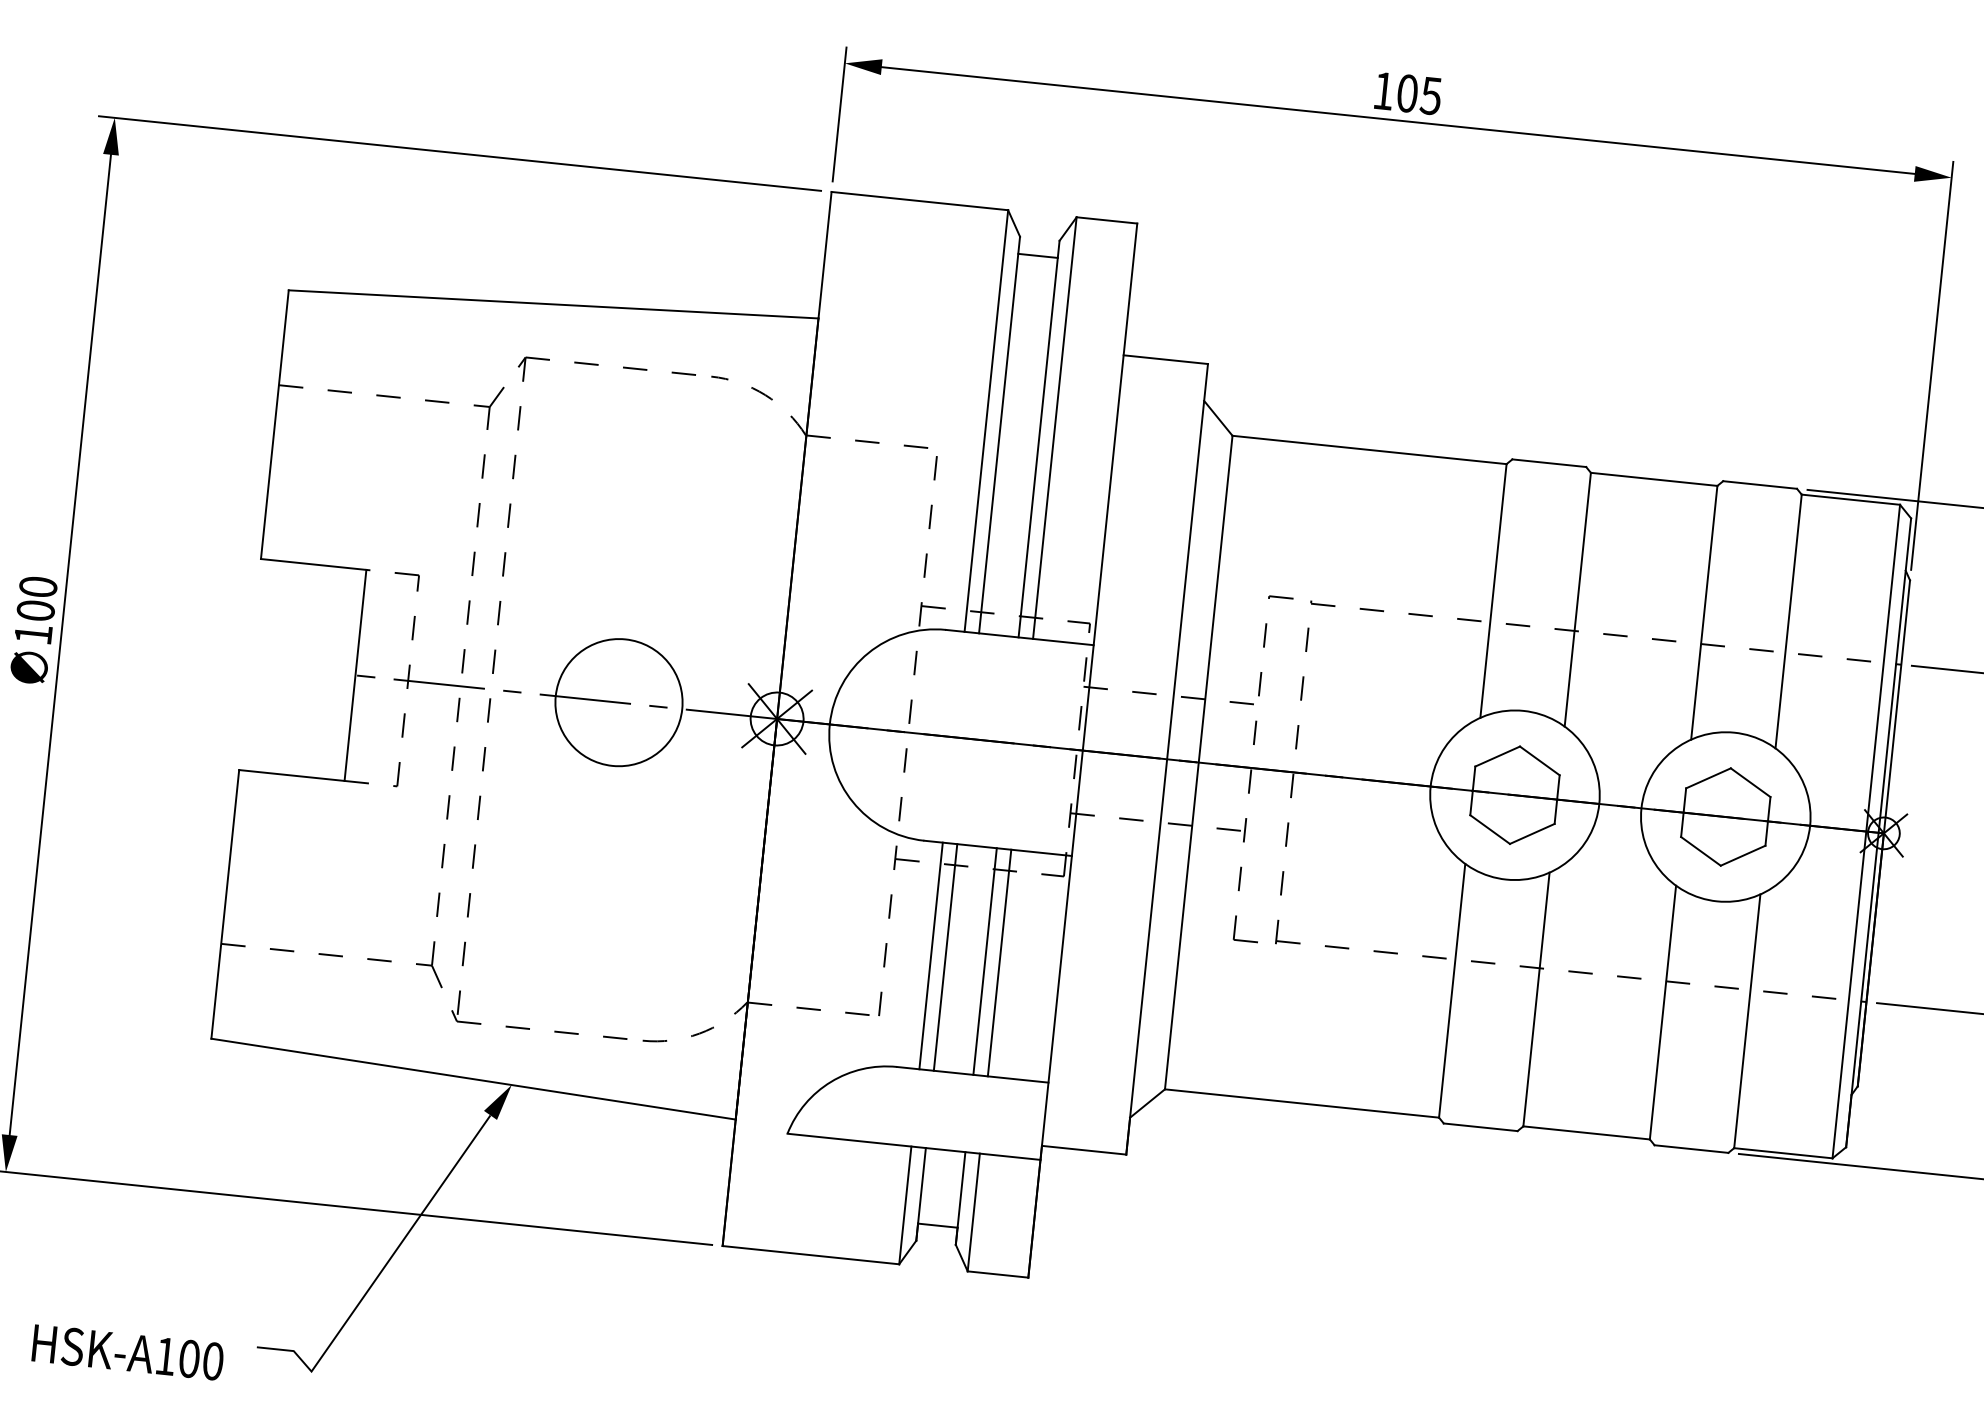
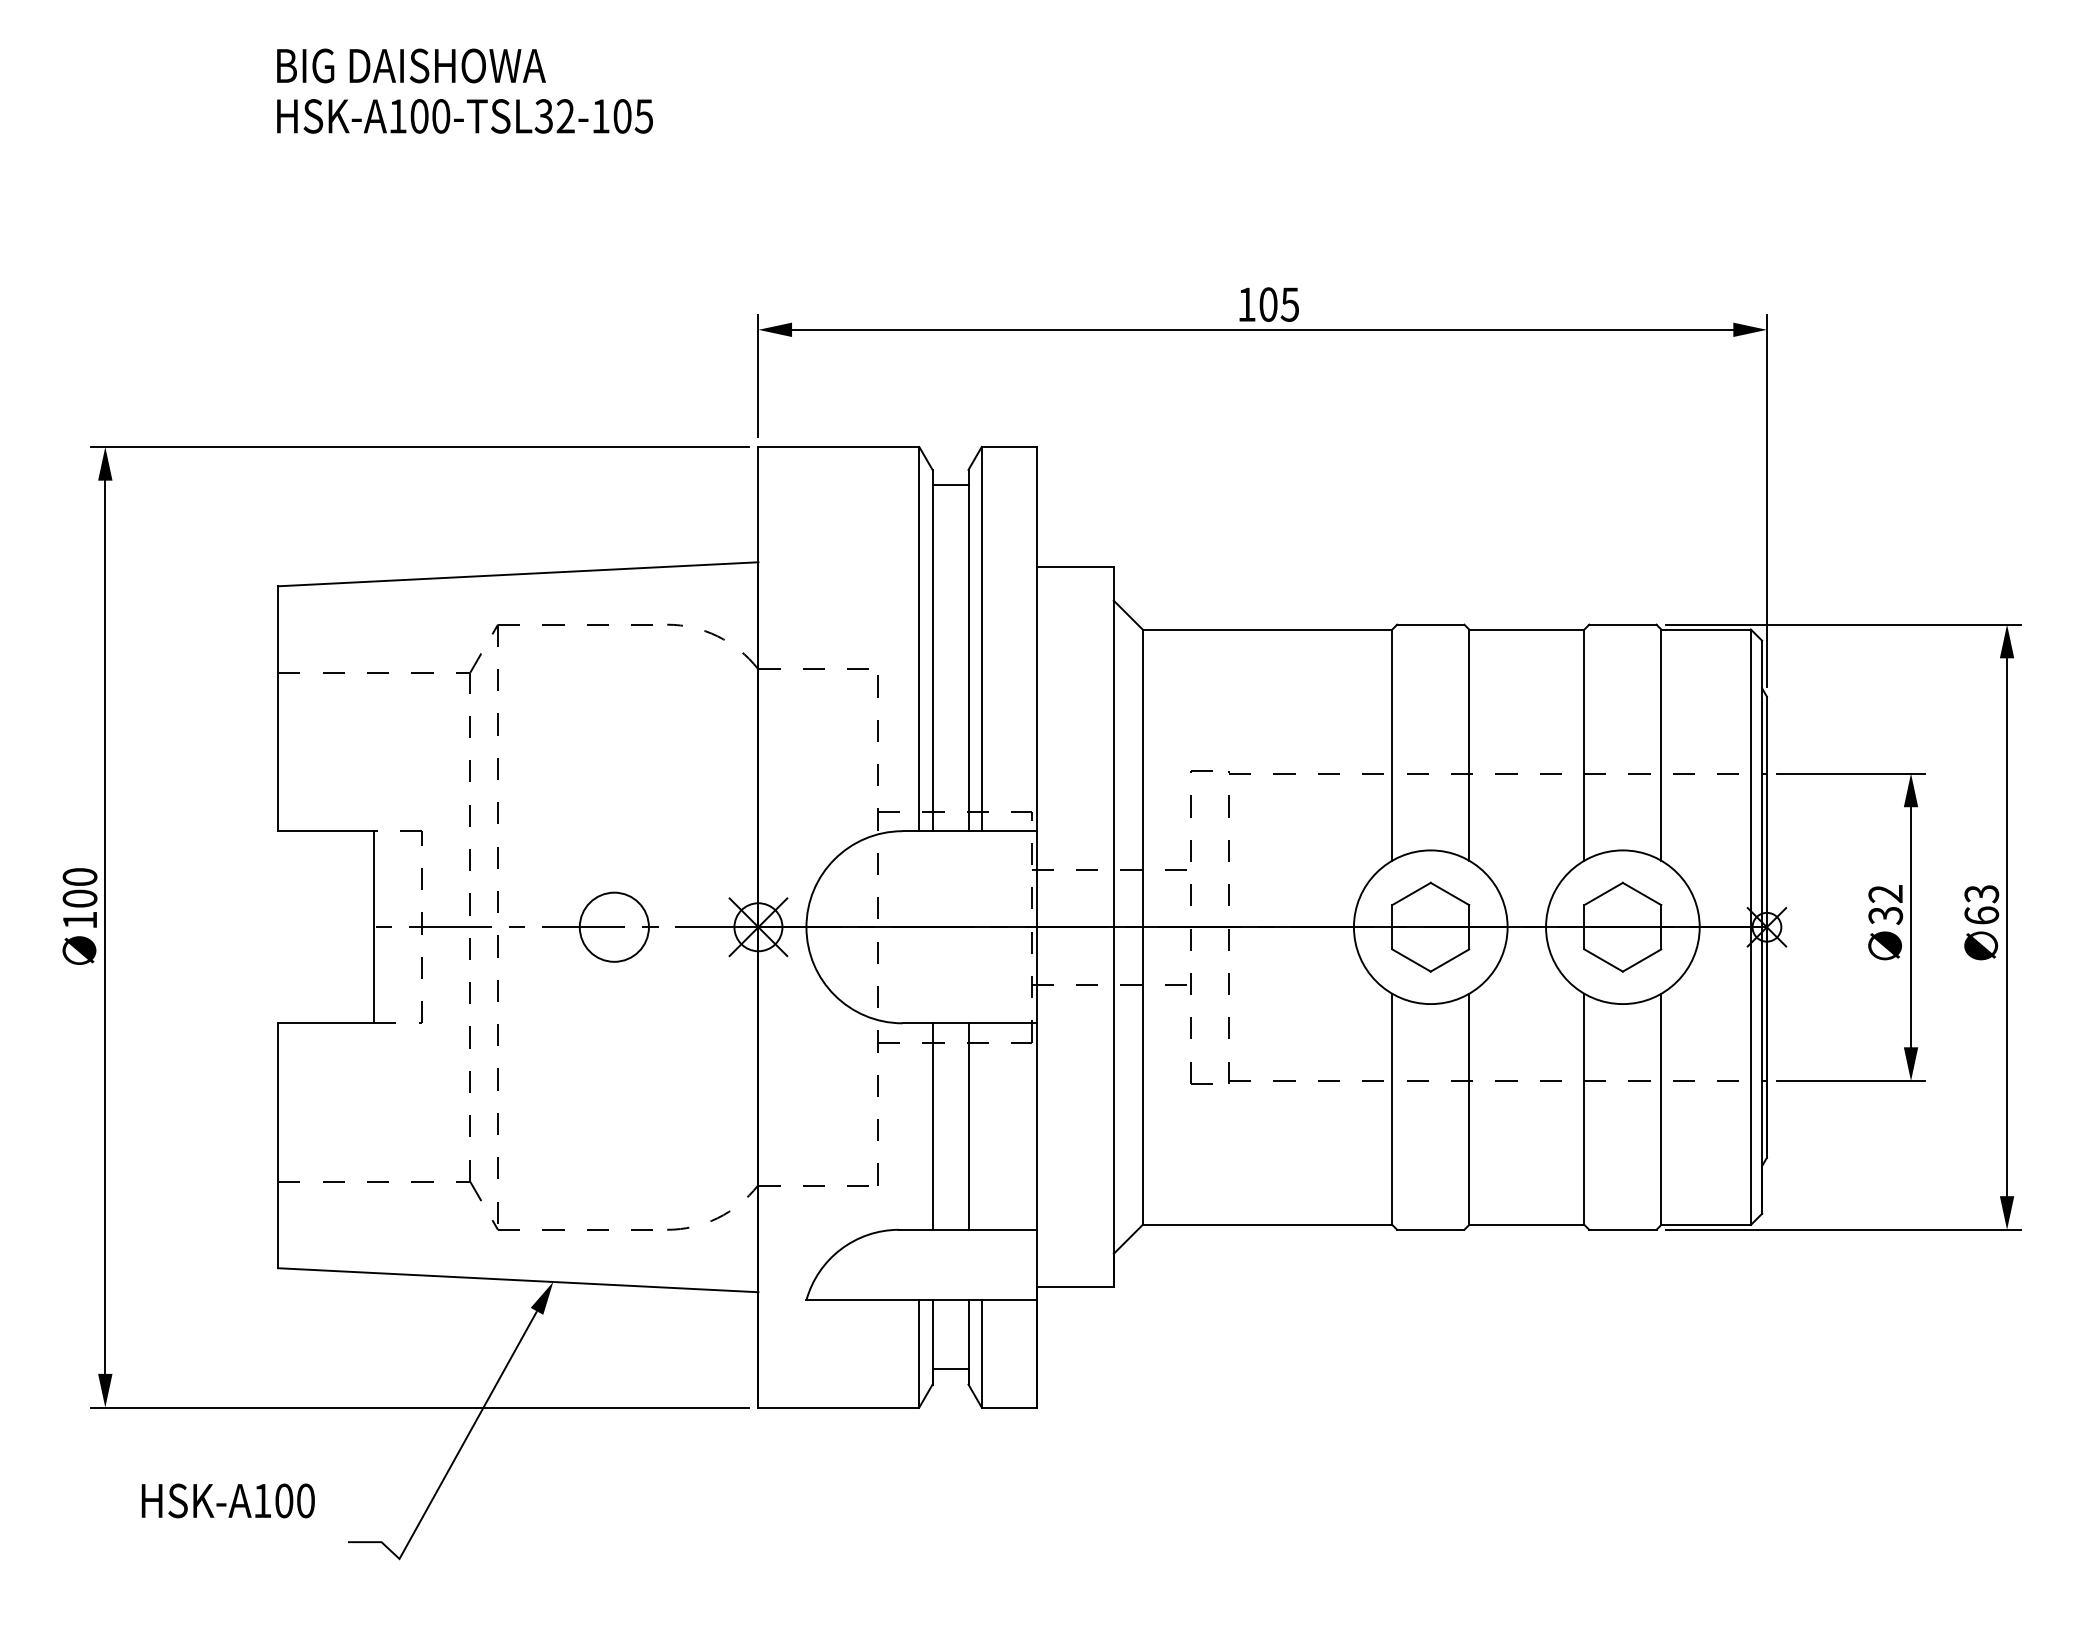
circle: (619, 701) -> (614, 926), size x0.6
line: (931, 955) -> (919, 1126), removed
line: (999, 962) -> (981, 1126), removed
text: (127, 1351) -> (227, 1500), moved

